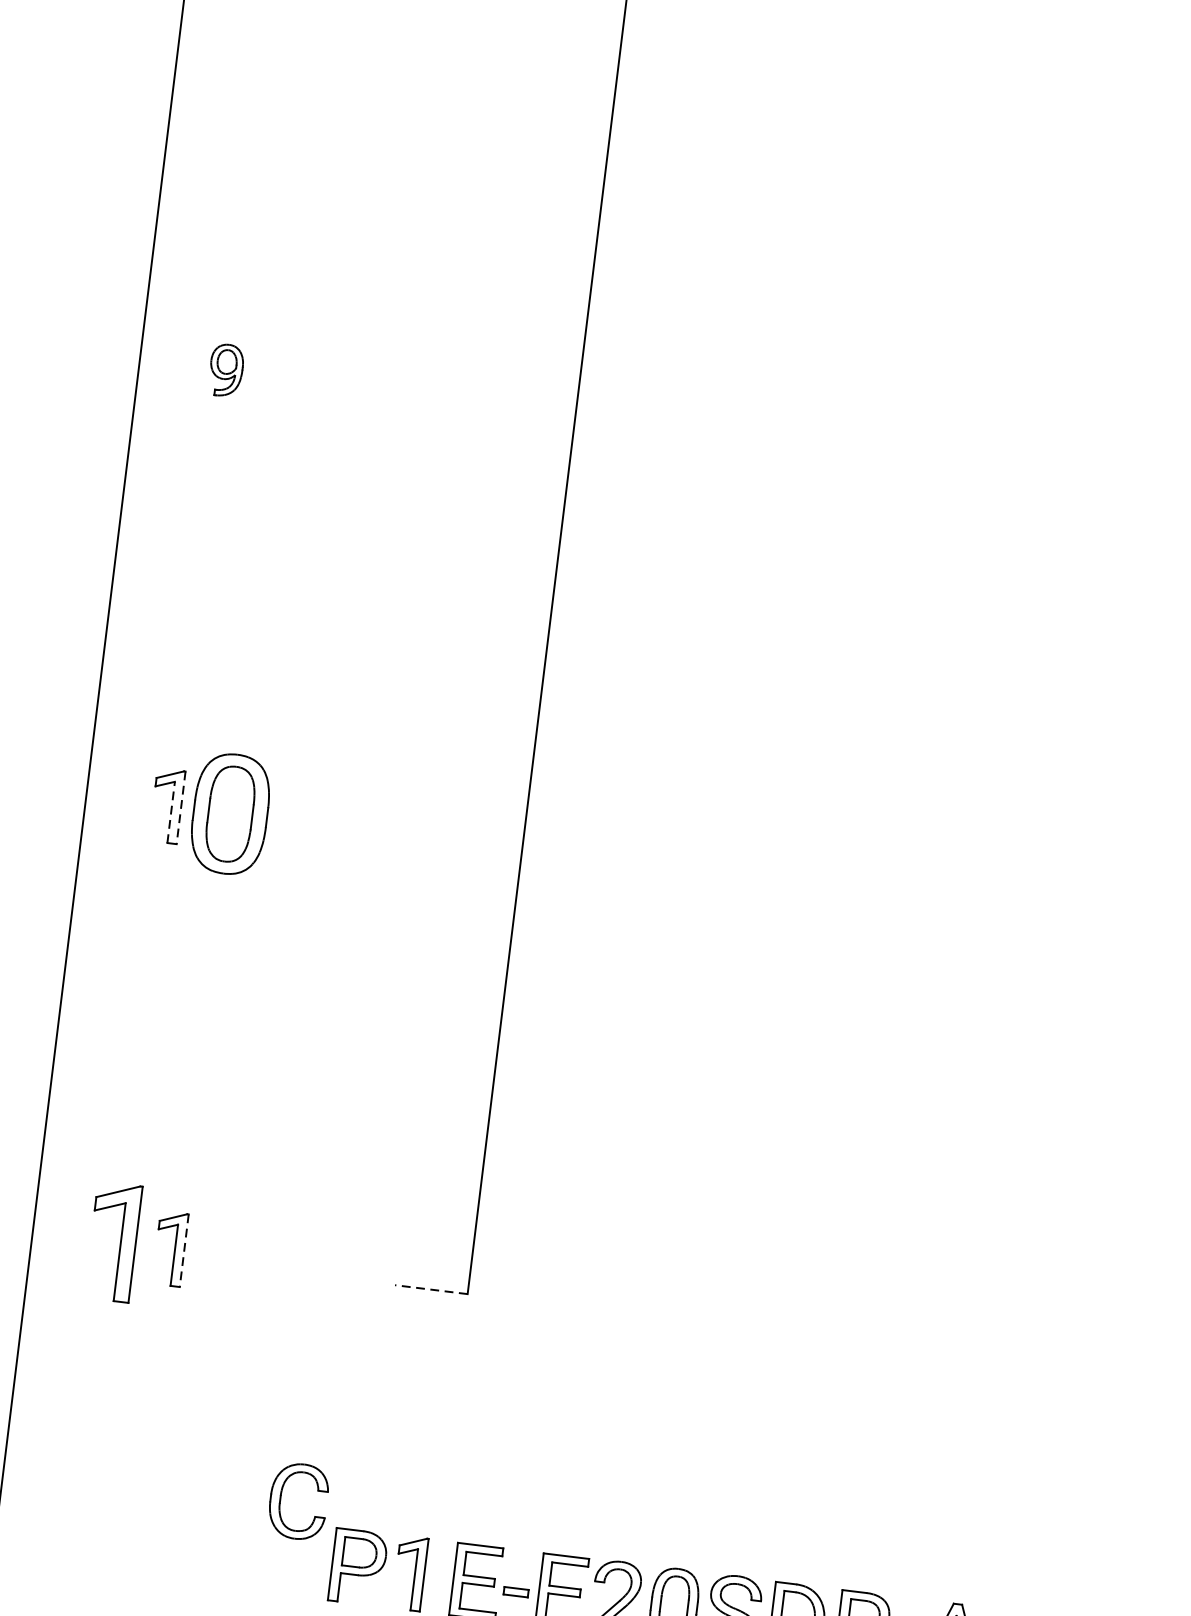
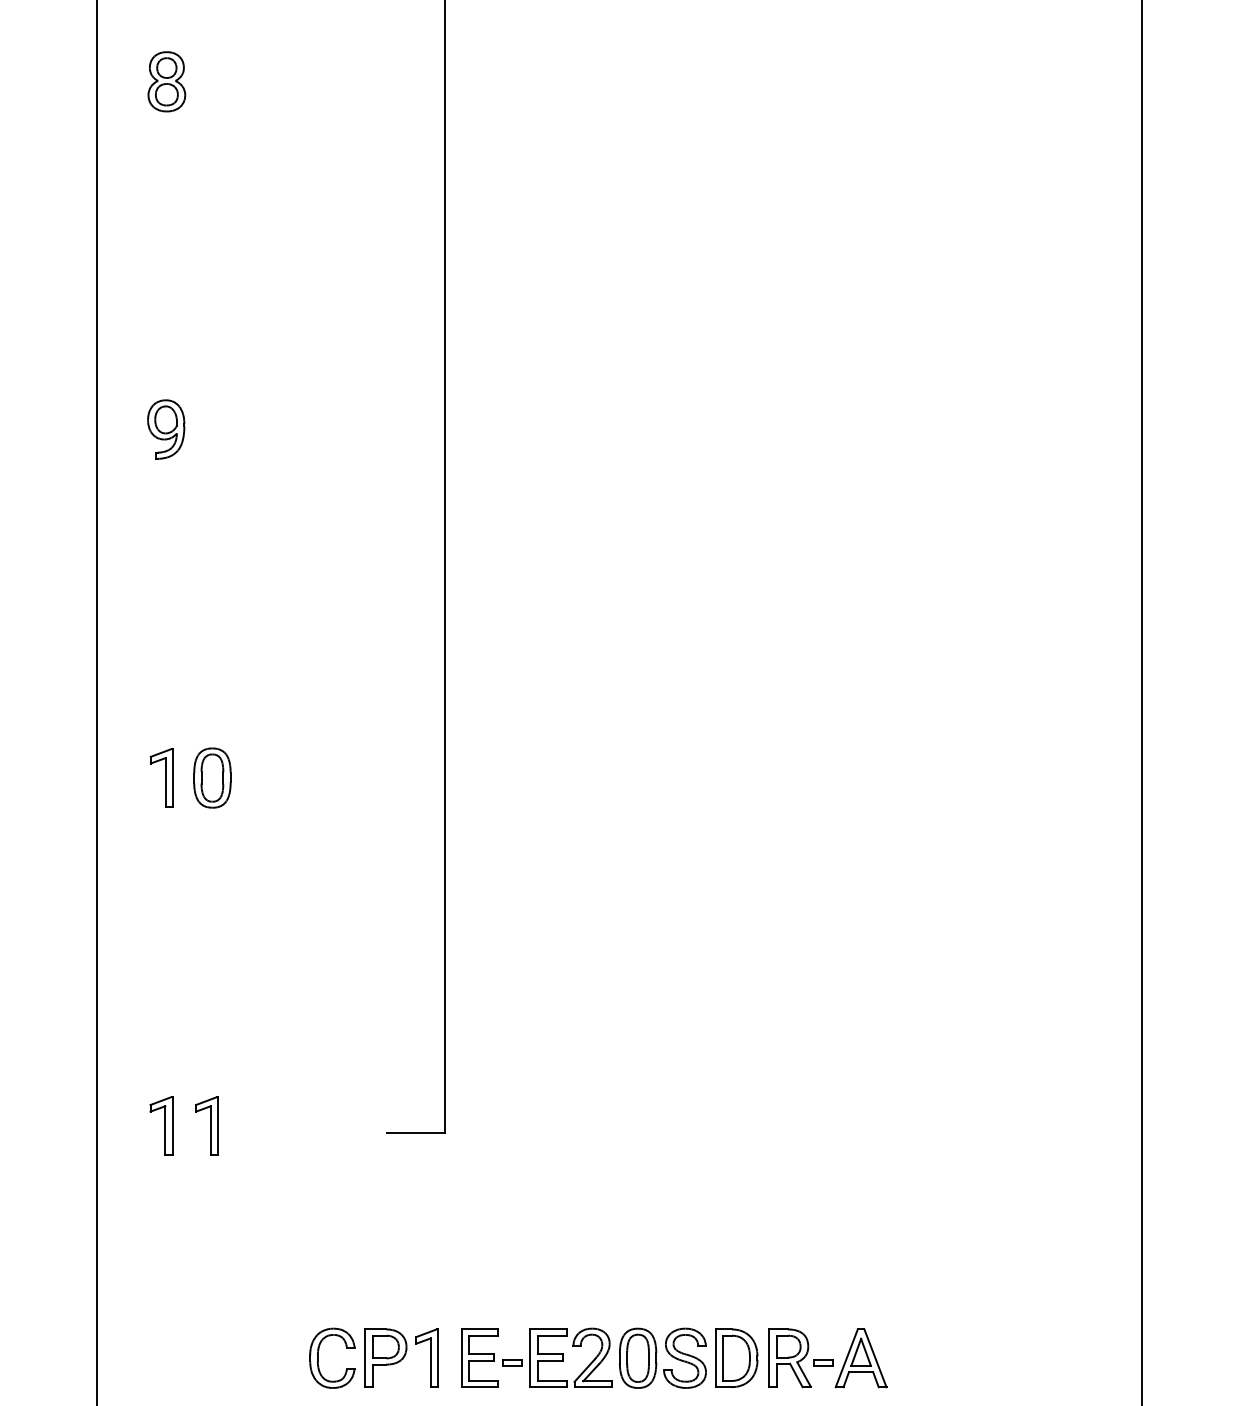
part: (226, 370) -> (166, 429), size x1.43
line: (180, 807) -> (172, 777), dashed -> solid
line: (171, 812) -> (165, 782), dashed -> solid
part: (230, 813) -> (212, 777), size x0.62
part: (113, 1241) -> (161, 1125), size x0.62
line: (184, 1251) -> (218, 1126), dashed -> solid
line: (431, 1289) -> (416, 1132), dashed -> solid
part: (281, 1498) -> (318, 1357), moved

